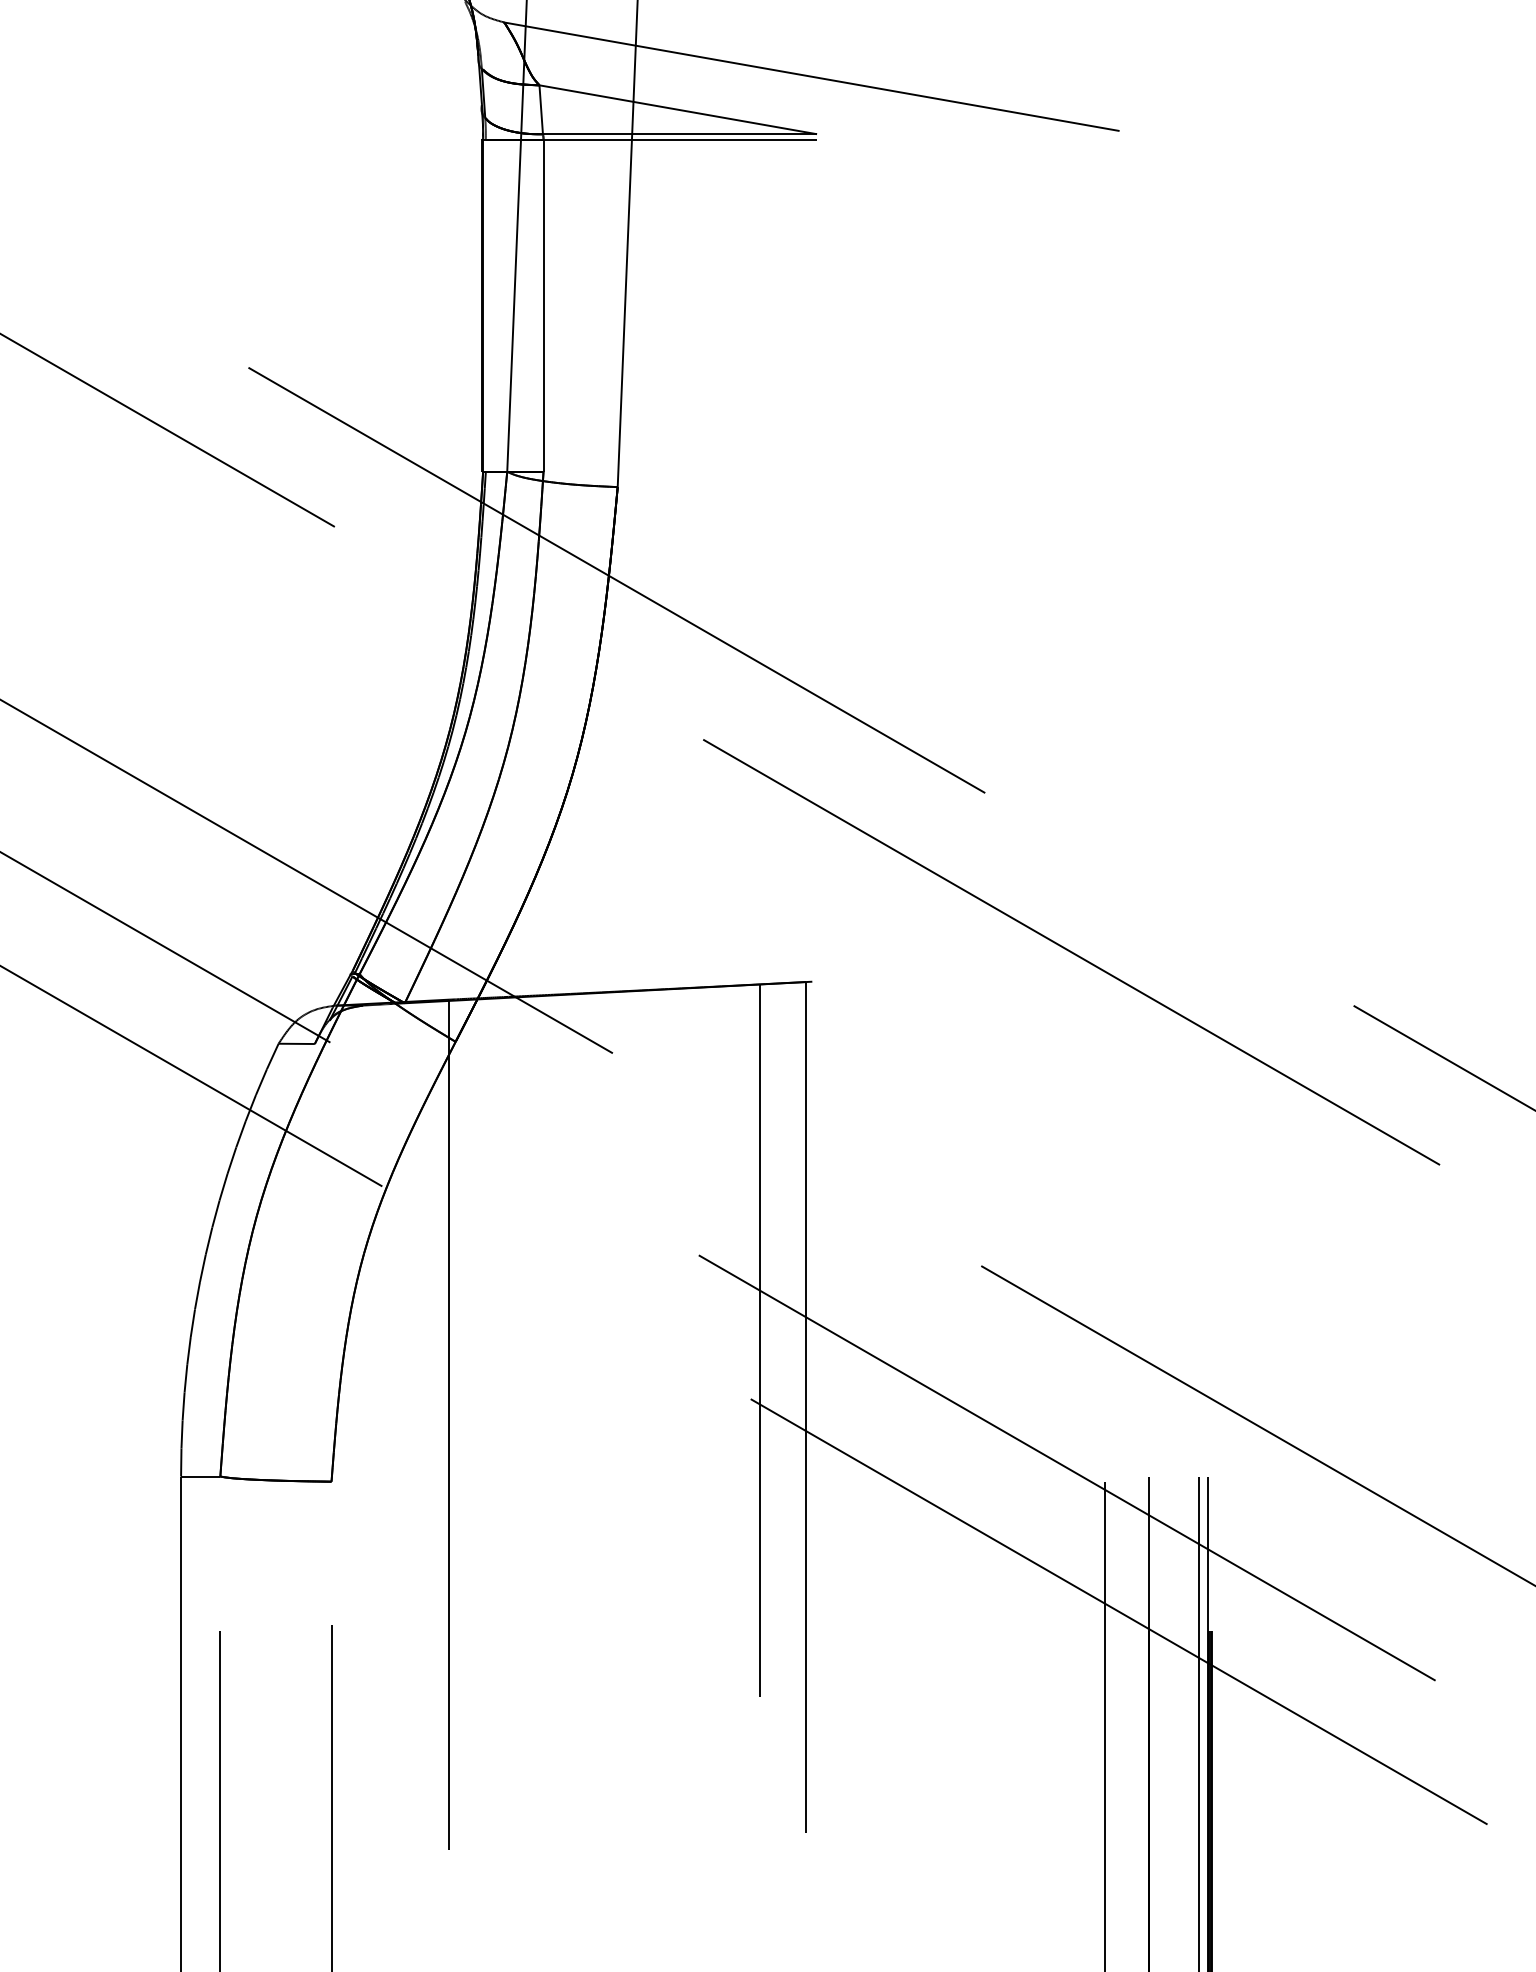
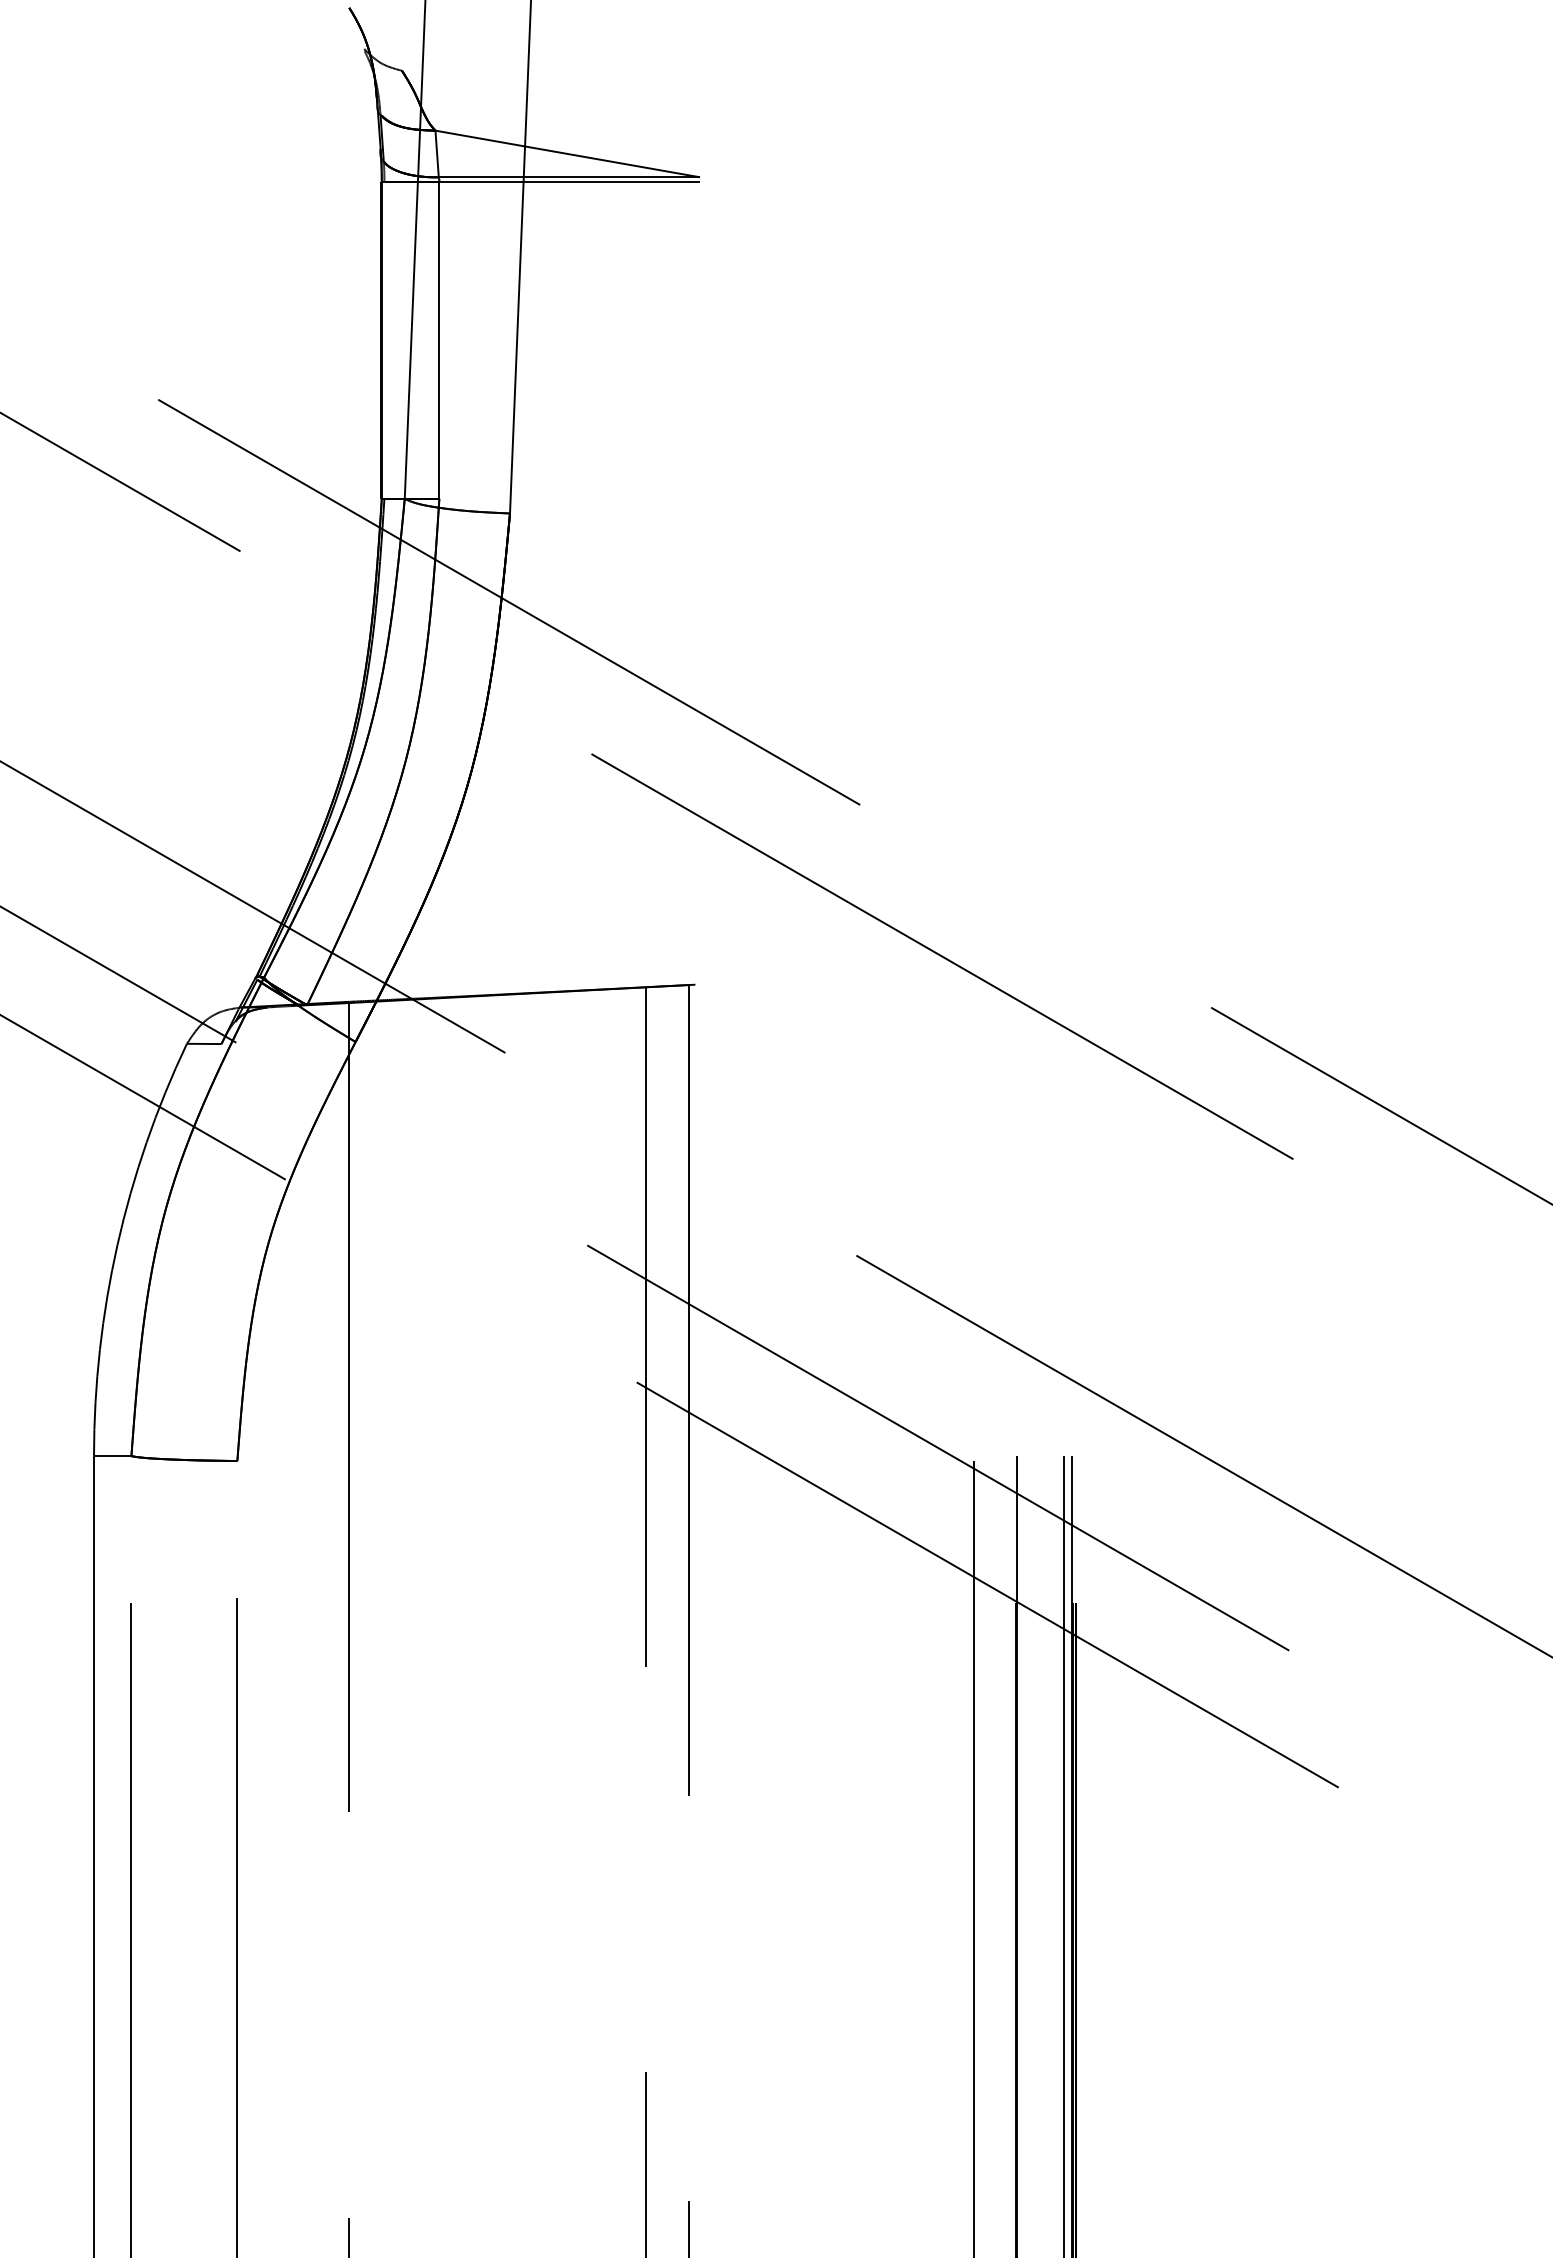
line: (811, 76) -> (694, 122), removed

